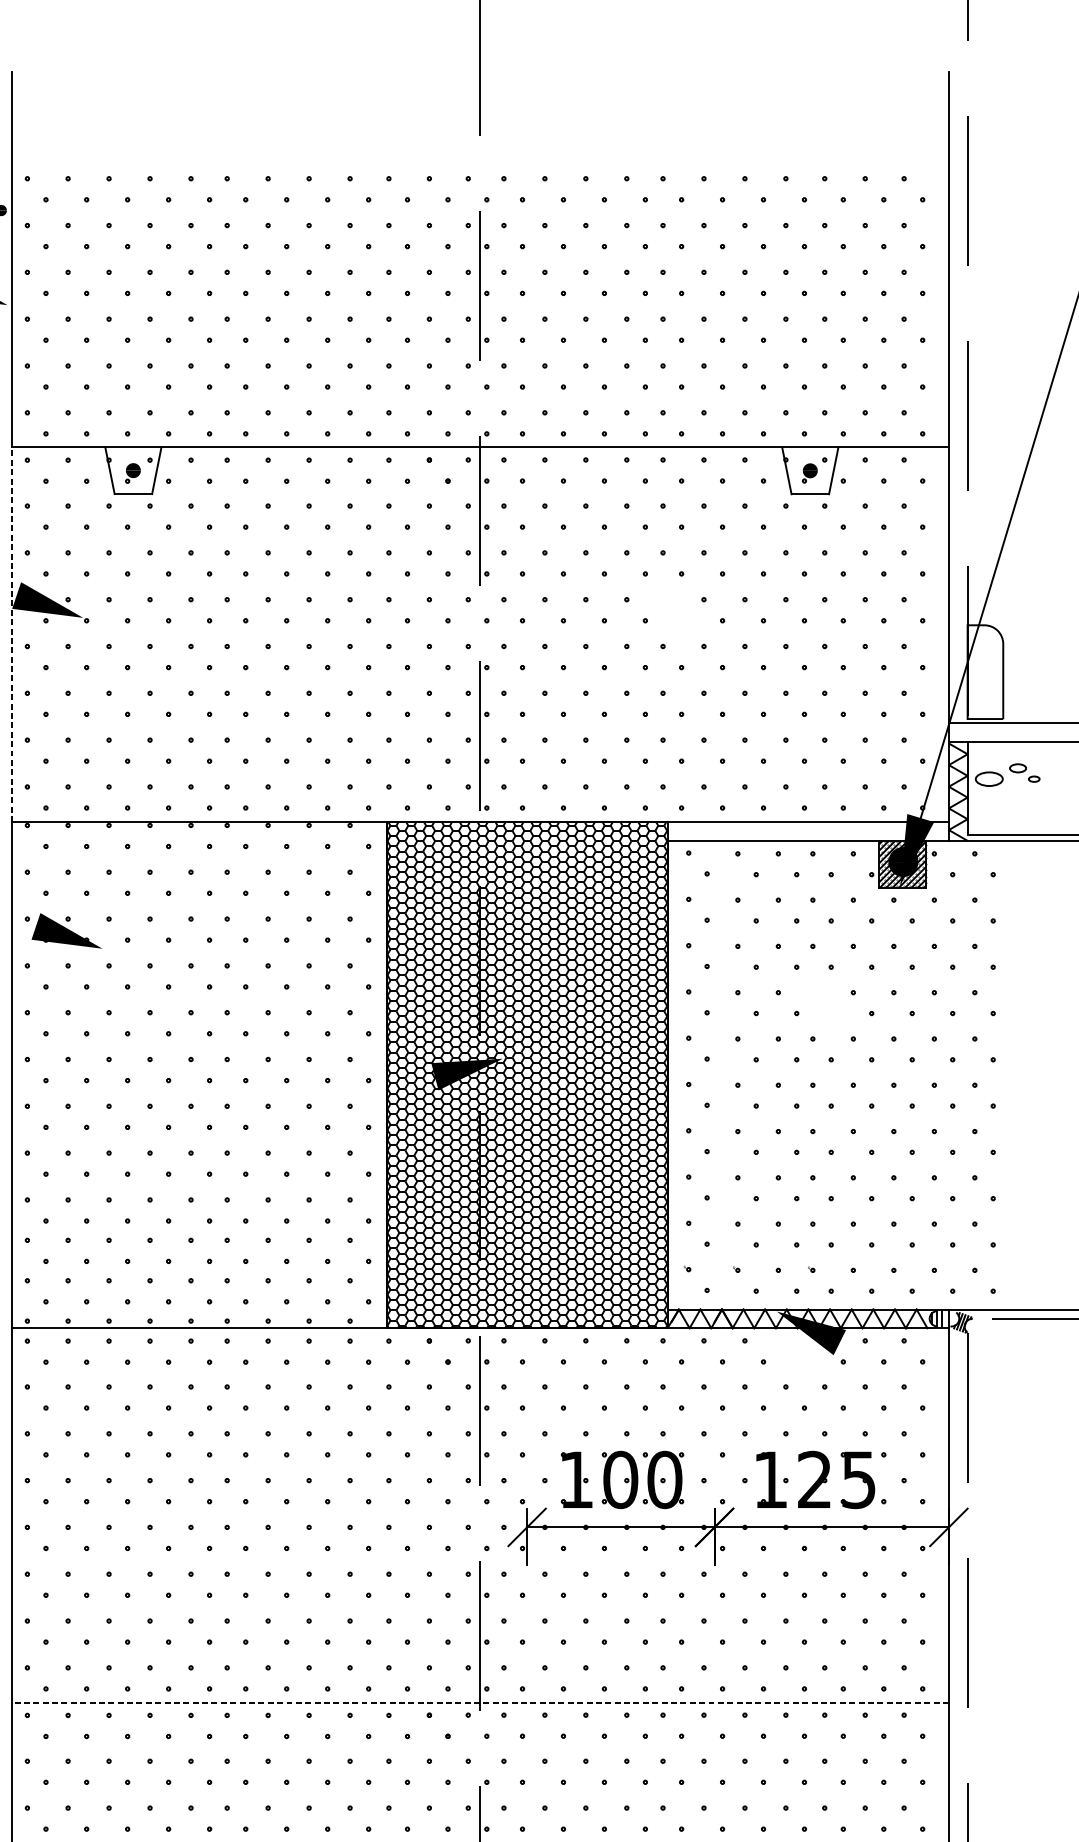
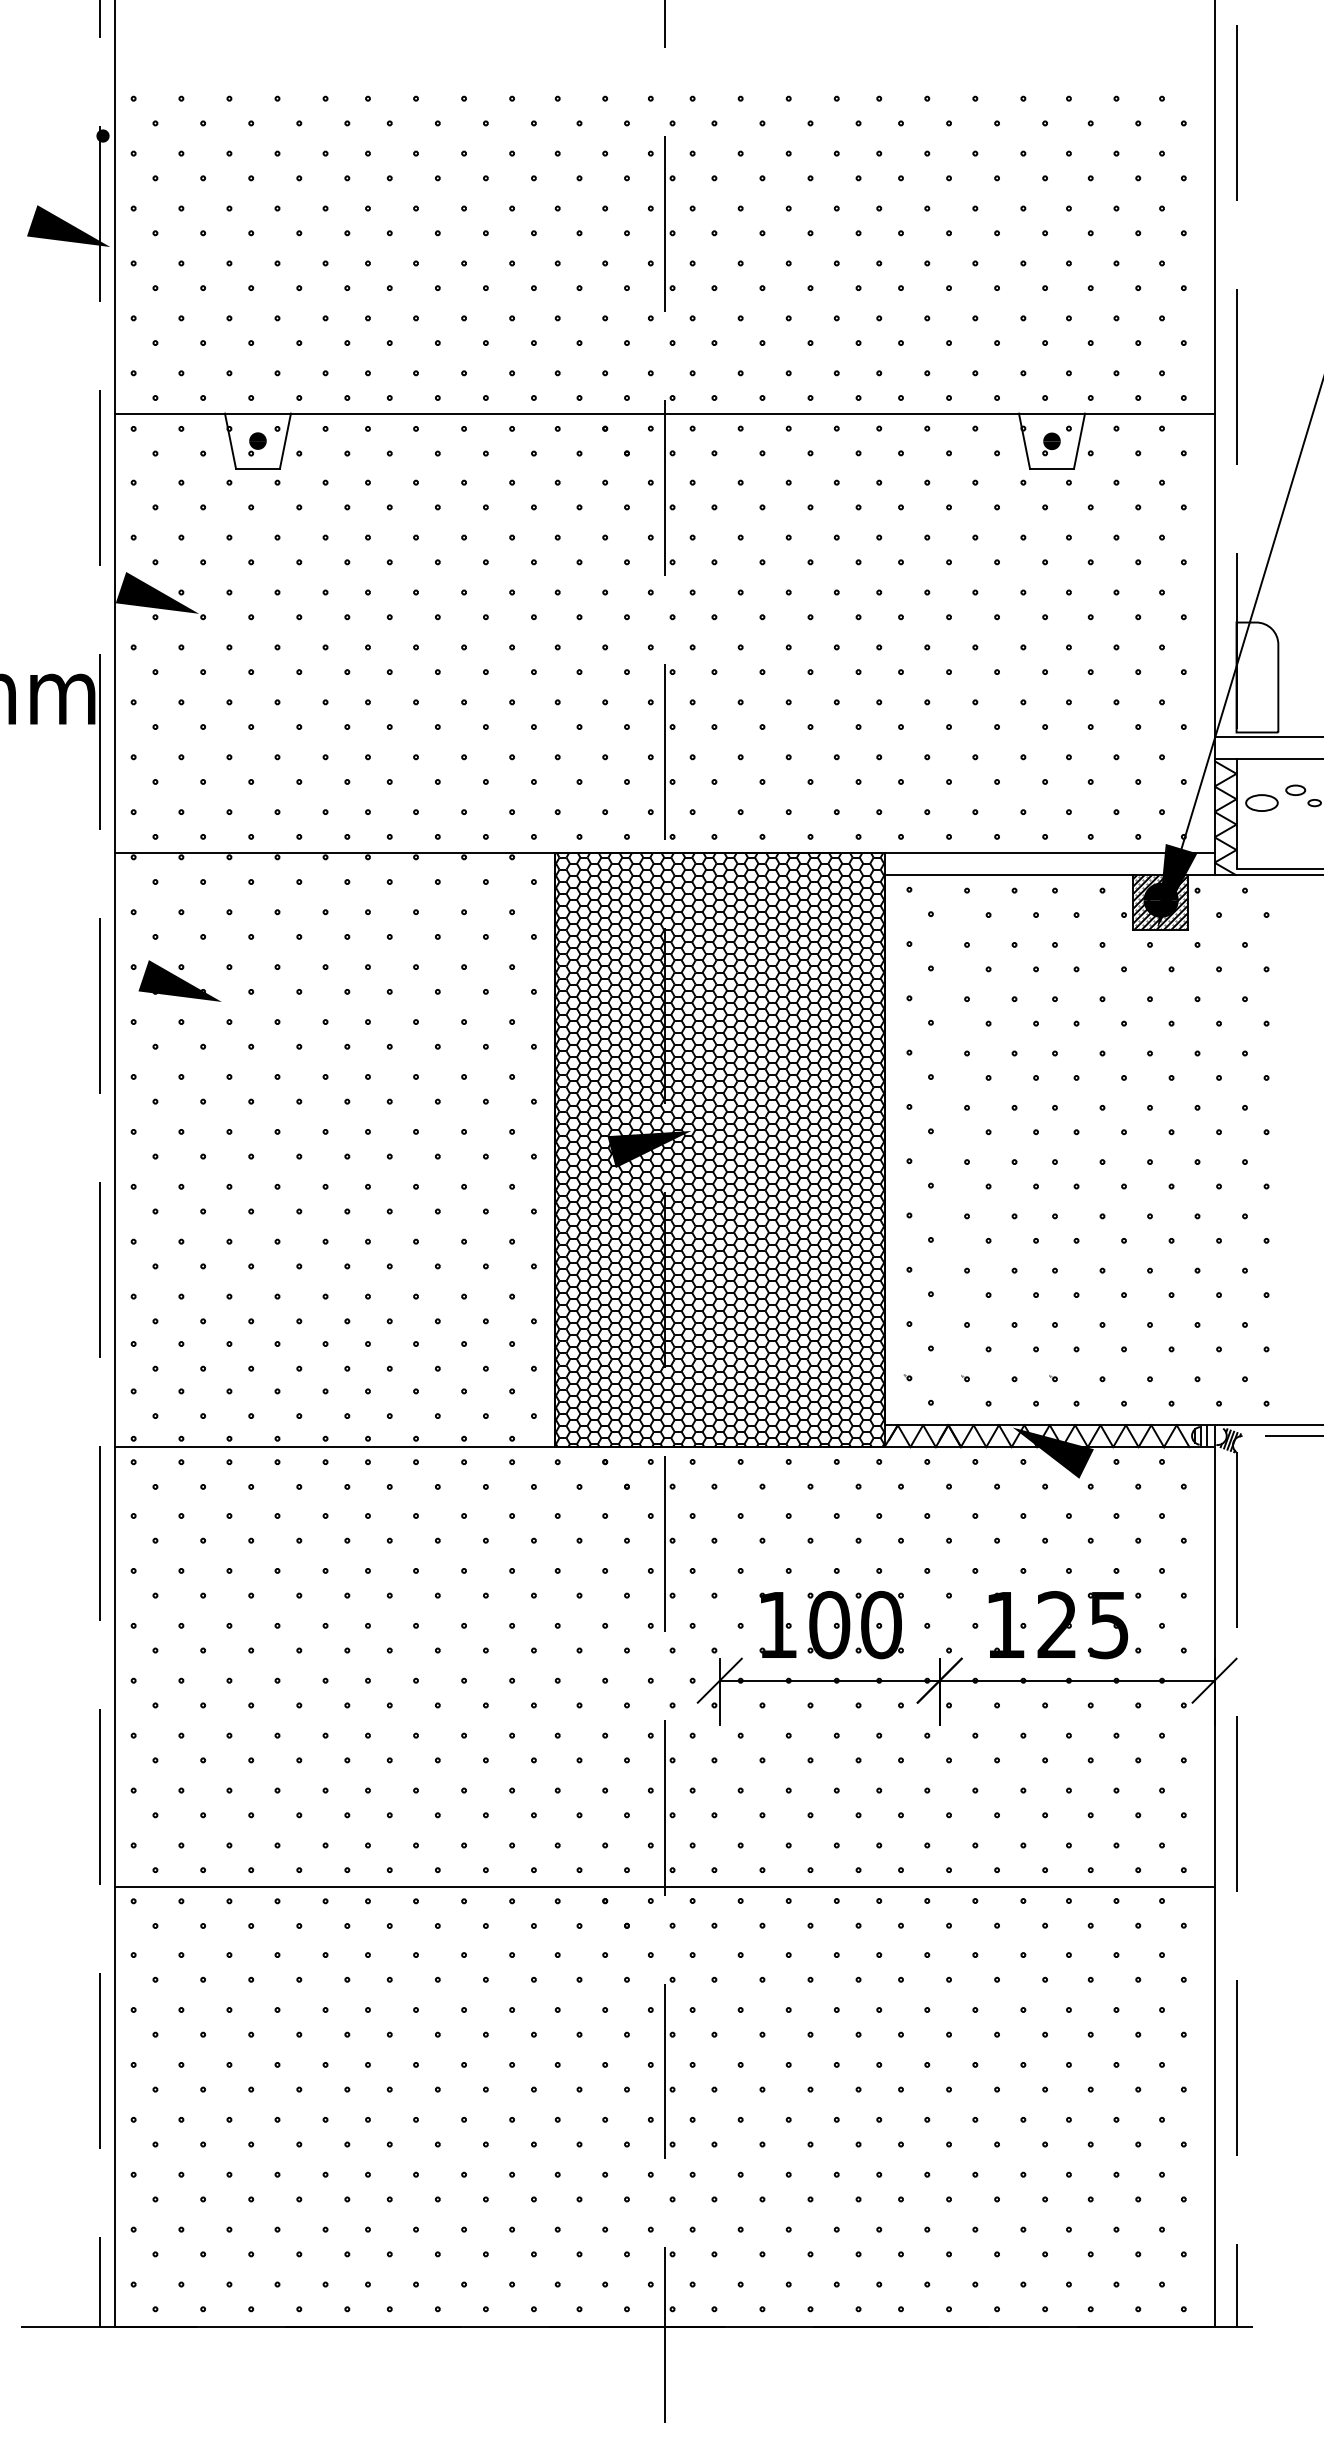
part: (664, 602) -> (880, 595), added
line: (11, 634) -> (115, 633), dashed -> solid
part: (814, 995) -> (1056, 1056), added
part: (786, 1343) -> (1024, 1464), added
line: (479, 1702) -> (664, 1886), dashed -> solid

